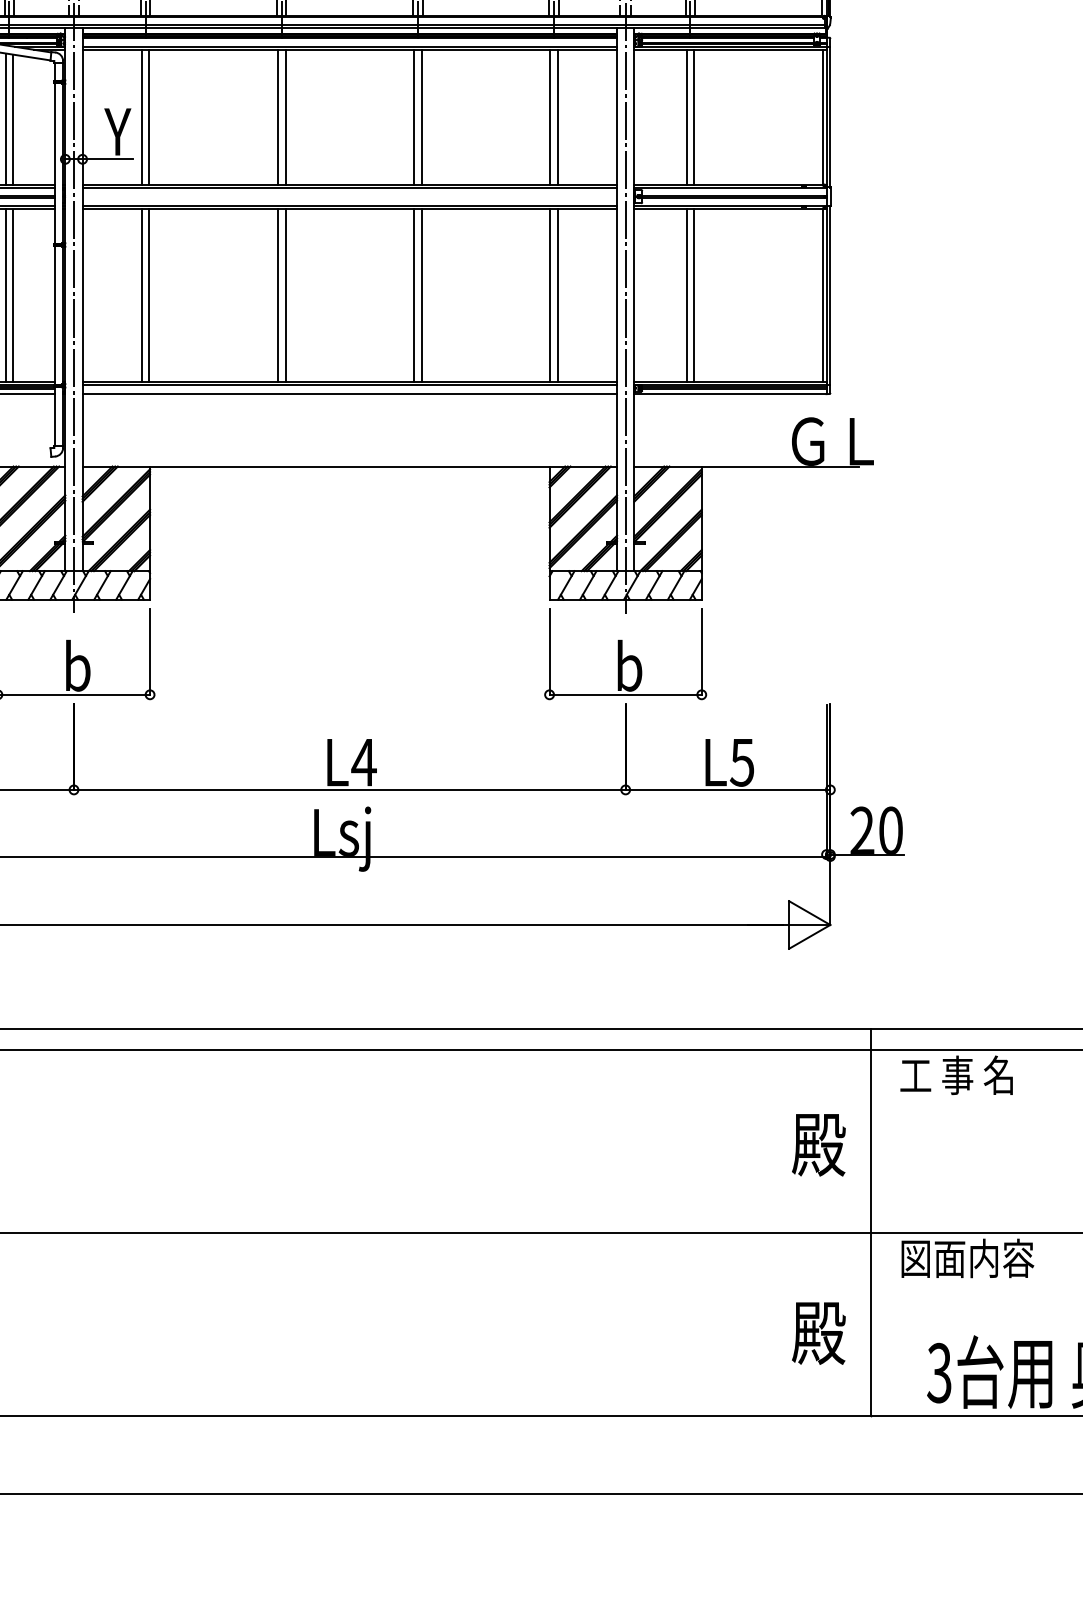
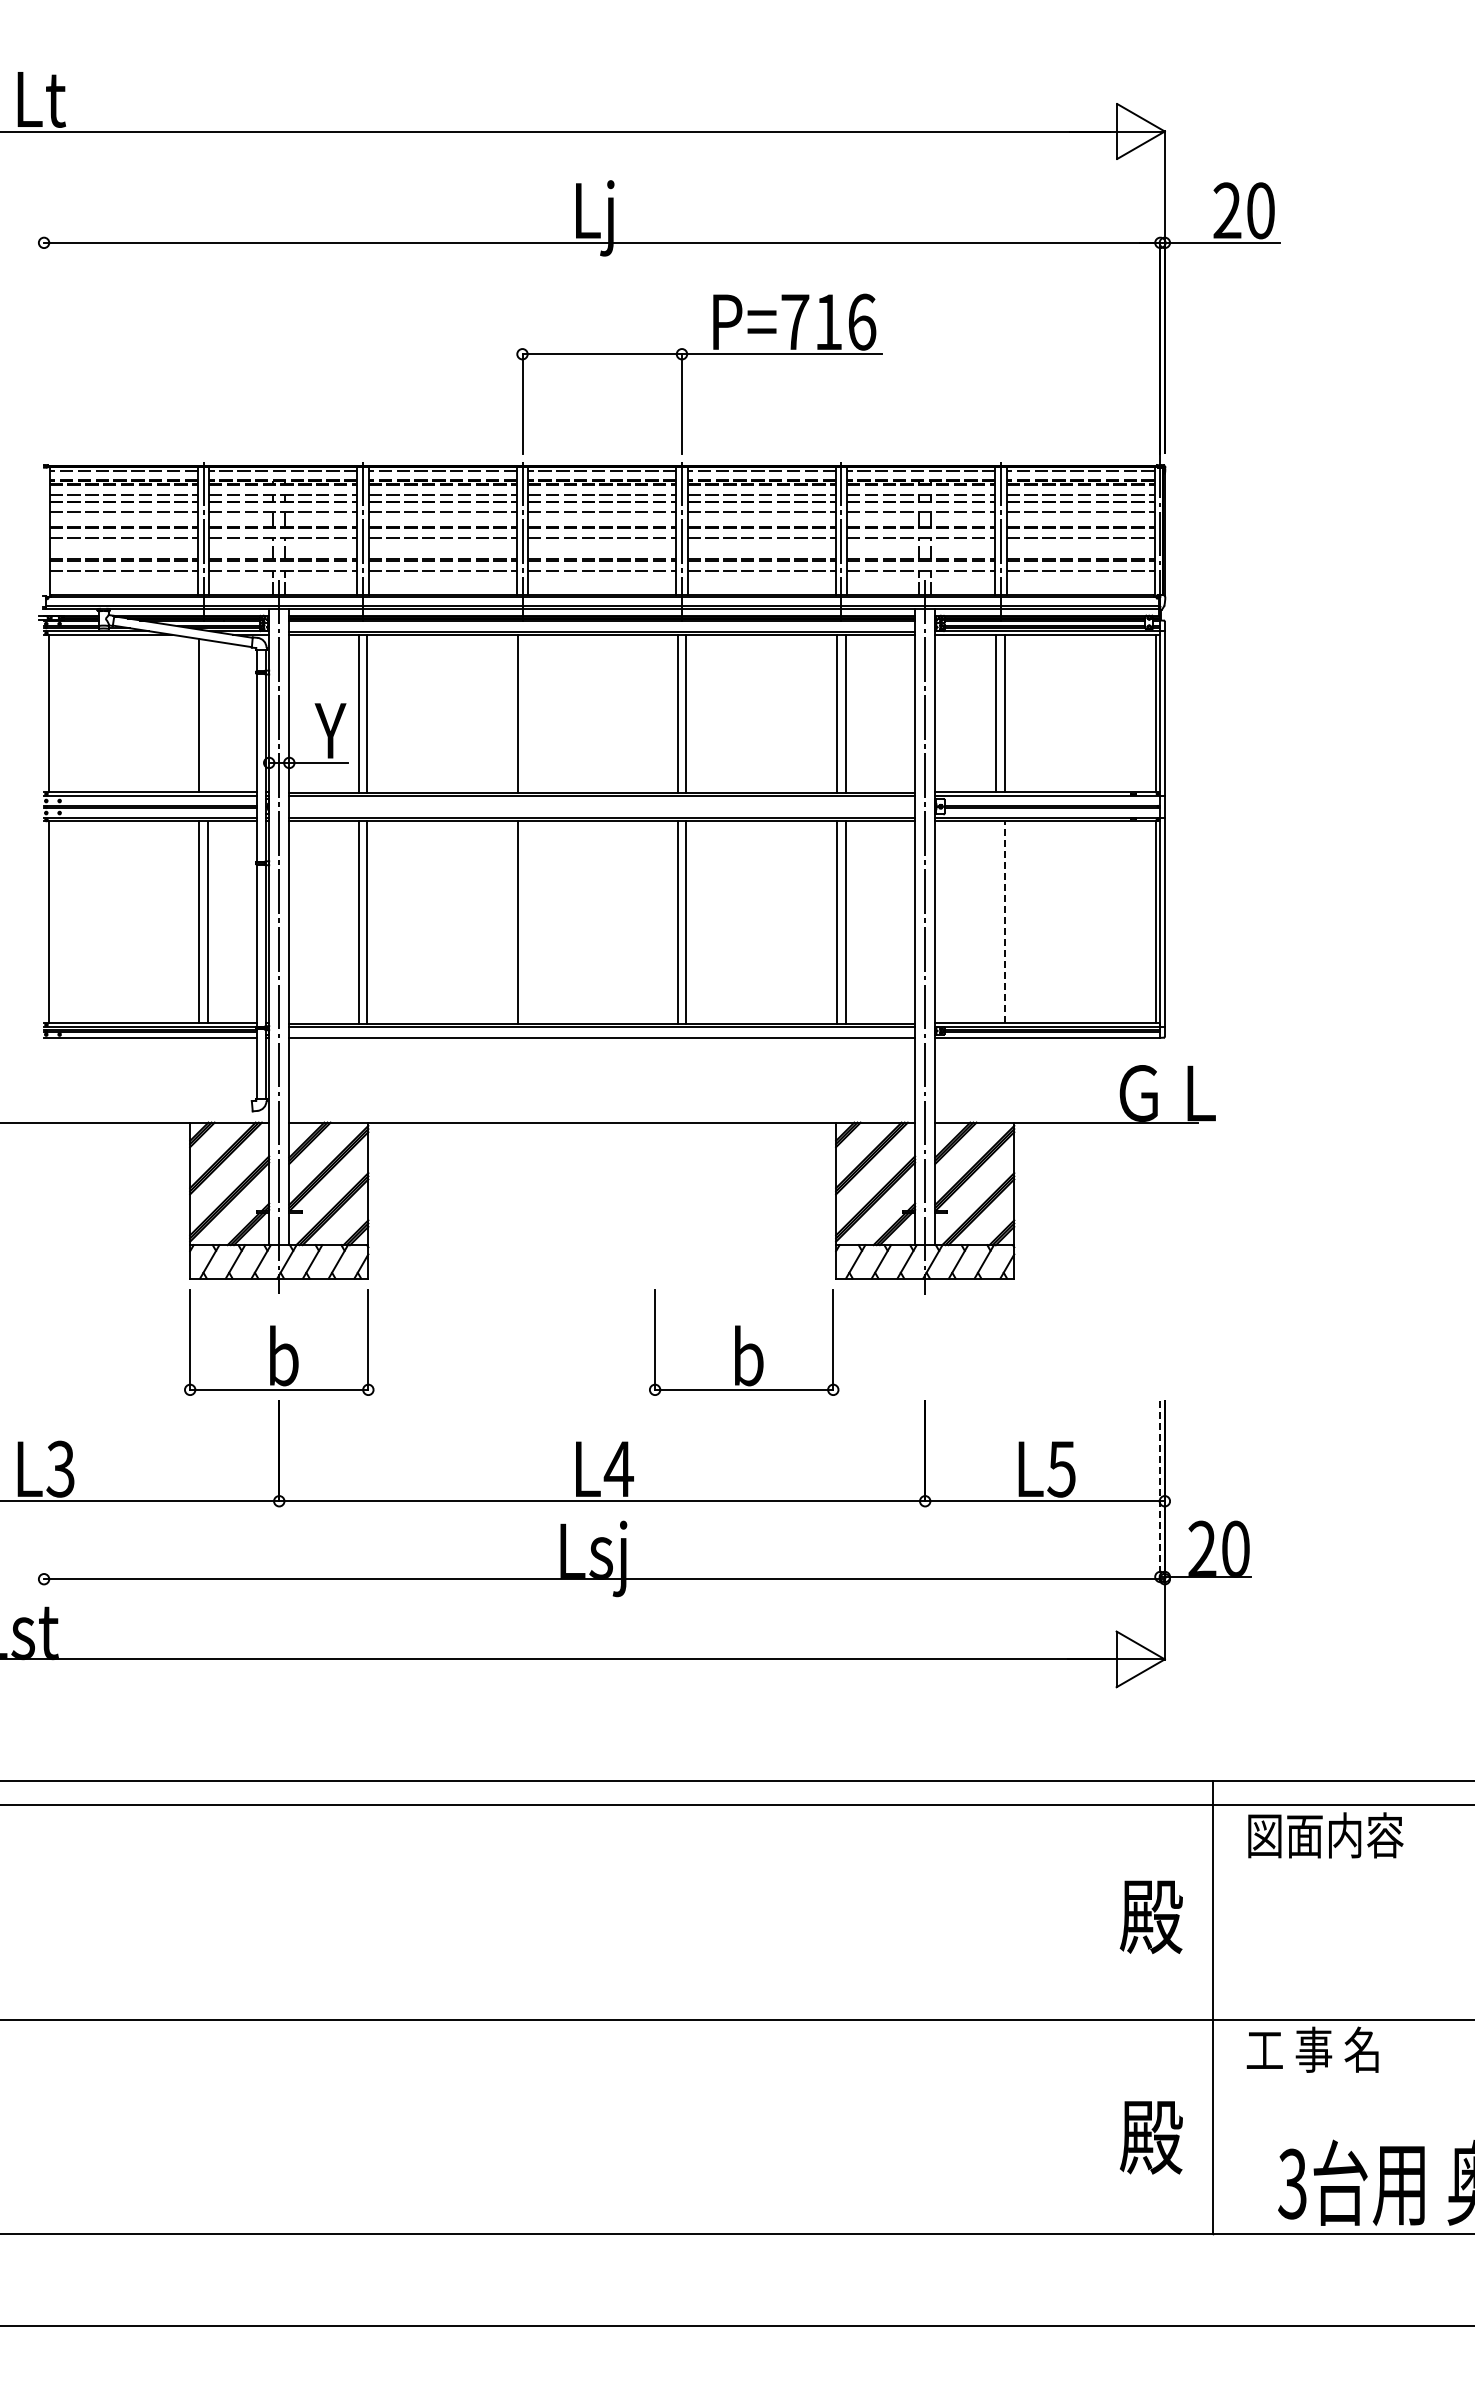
line: (285, 117) -> (526, 713), removed
line: (13, 119) -> (208, 716), removed
line: (694, 294) -> (1005, 921), solid -> dashed
line: (285, 295) -> (526, 922), removed
line: (686, 295) -> (996, 922), removed
part: (625, 654) -> (744, 1342), moved
line: (826, 779) -> (1160, 1489), solid -> dashed
text: (966, 1075) -> (1324, 1835), 工 事 名 -> 図面内容
text: (966, 1258) -> (1324, 2049), 図面内容 -> 工 事 名

